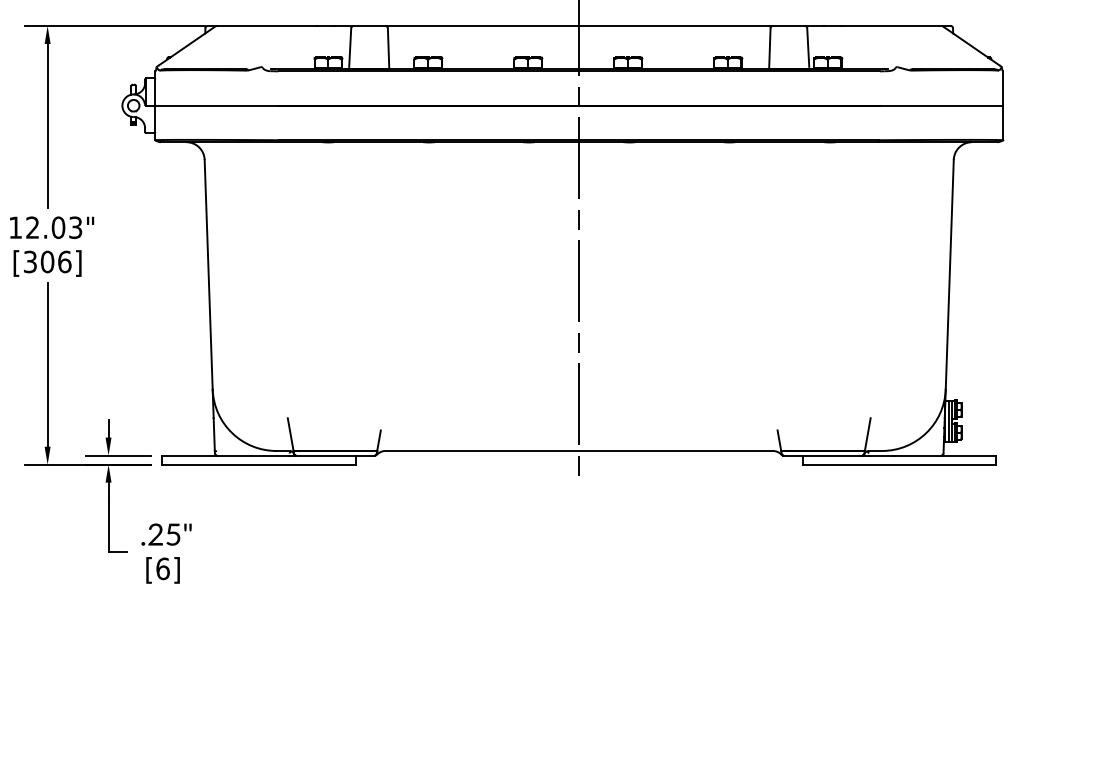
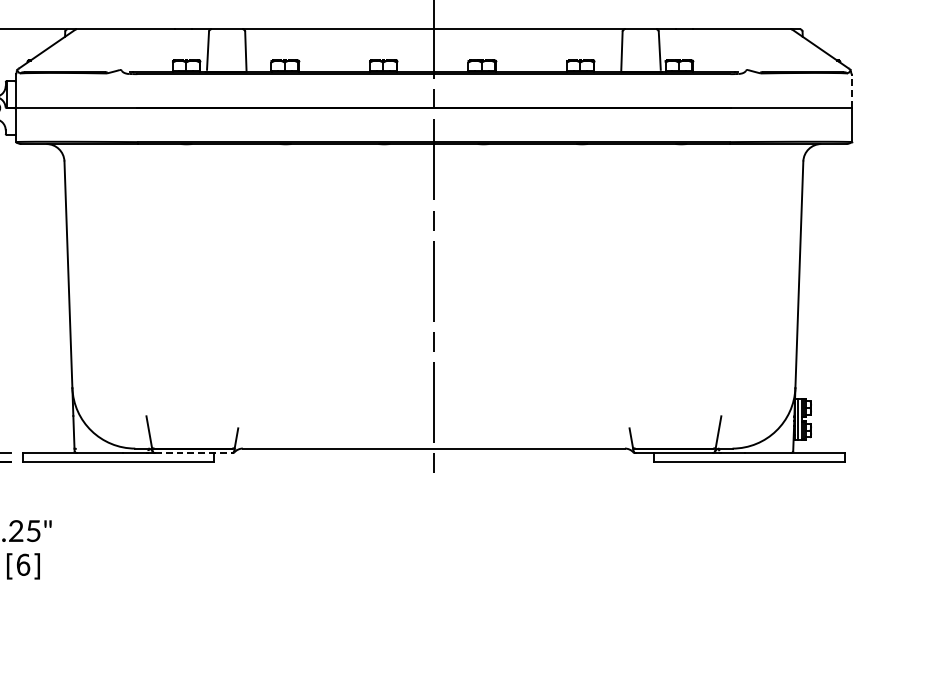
line: (1003, 88) -> (852, 91), solid -> dashed
line: (335, 455) -> (193, 453), solid -> dashed

